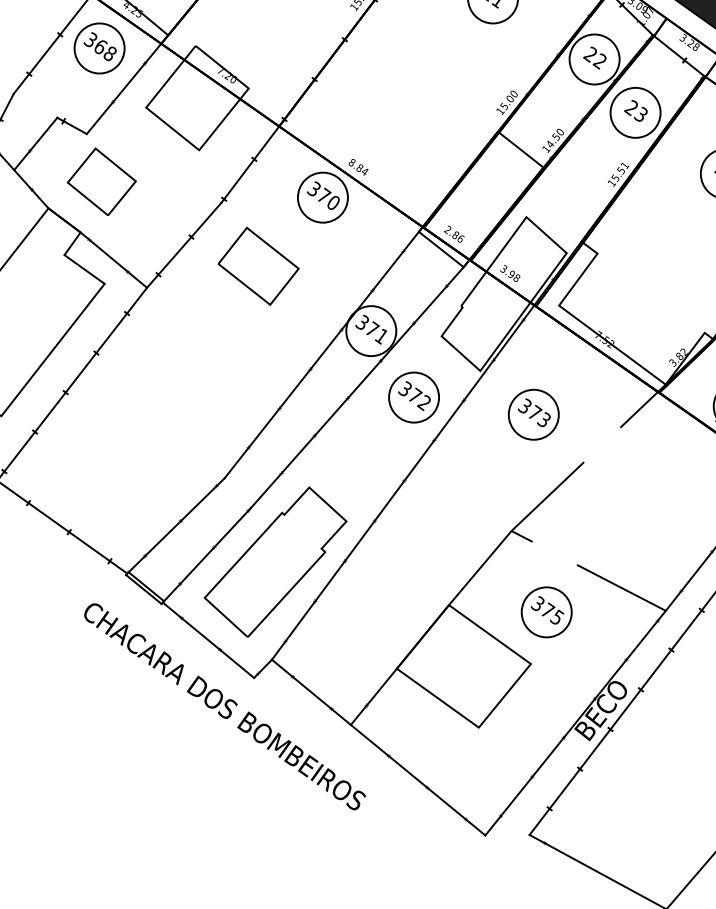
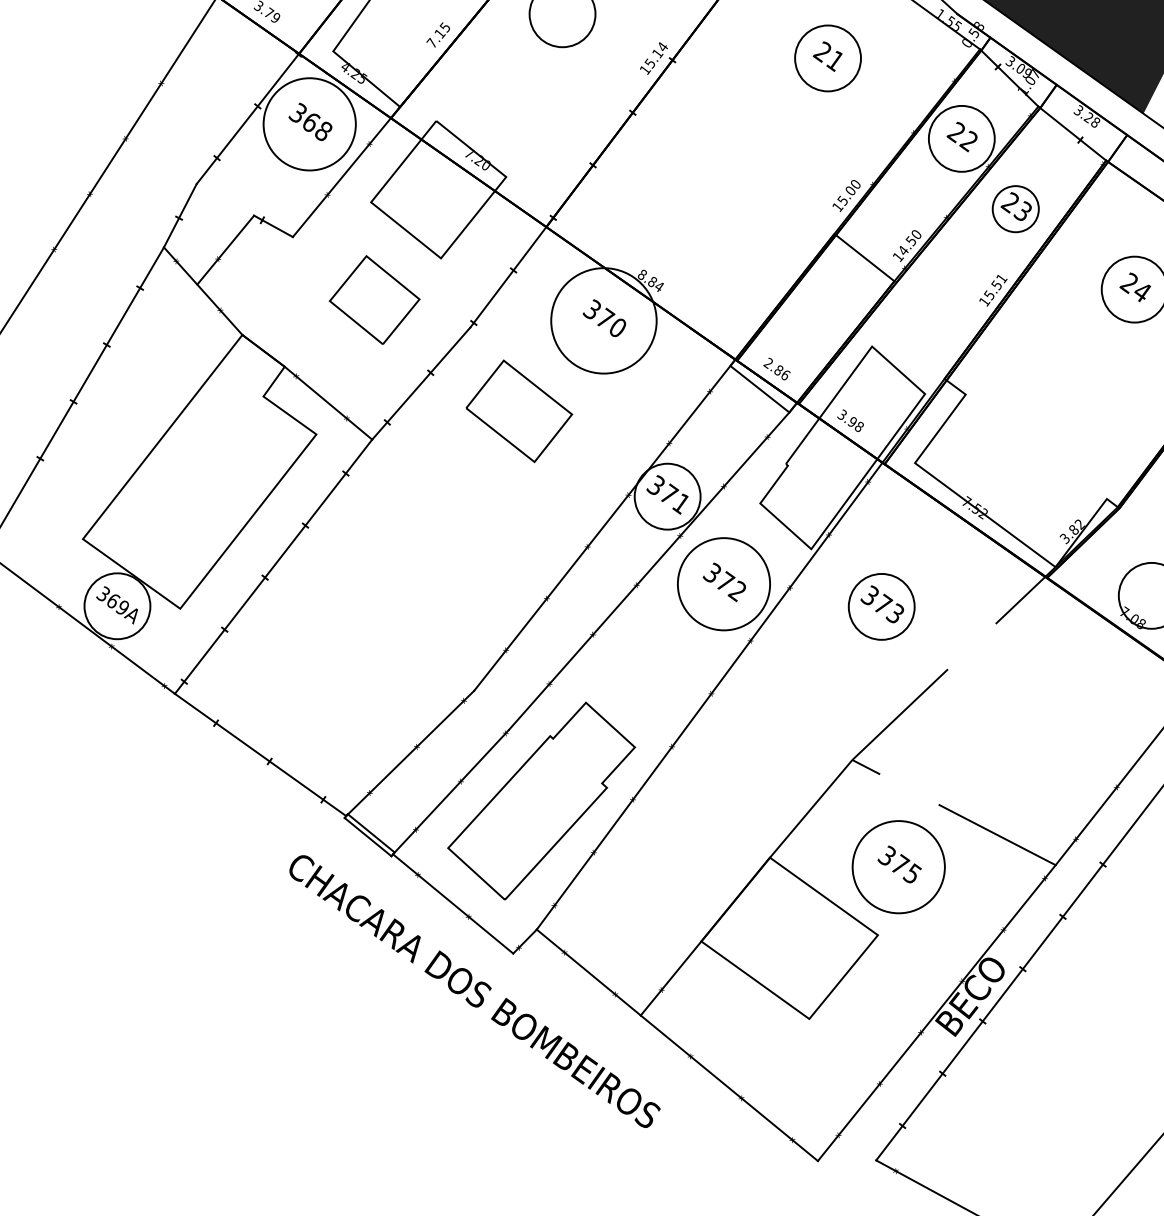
circle: (99, 48) -> (309, 124), size x1.4
circle: (635, 113) -> (1015, 209), size x0.7
part: (101, 181) -> (374, 299), moved
circle: (322, 197) -> (603, 320), size x1.6
circle: (413, 397) -> (723, 584), size x1.4
circle: (546, 612) -> (898, 867), size x1.4

